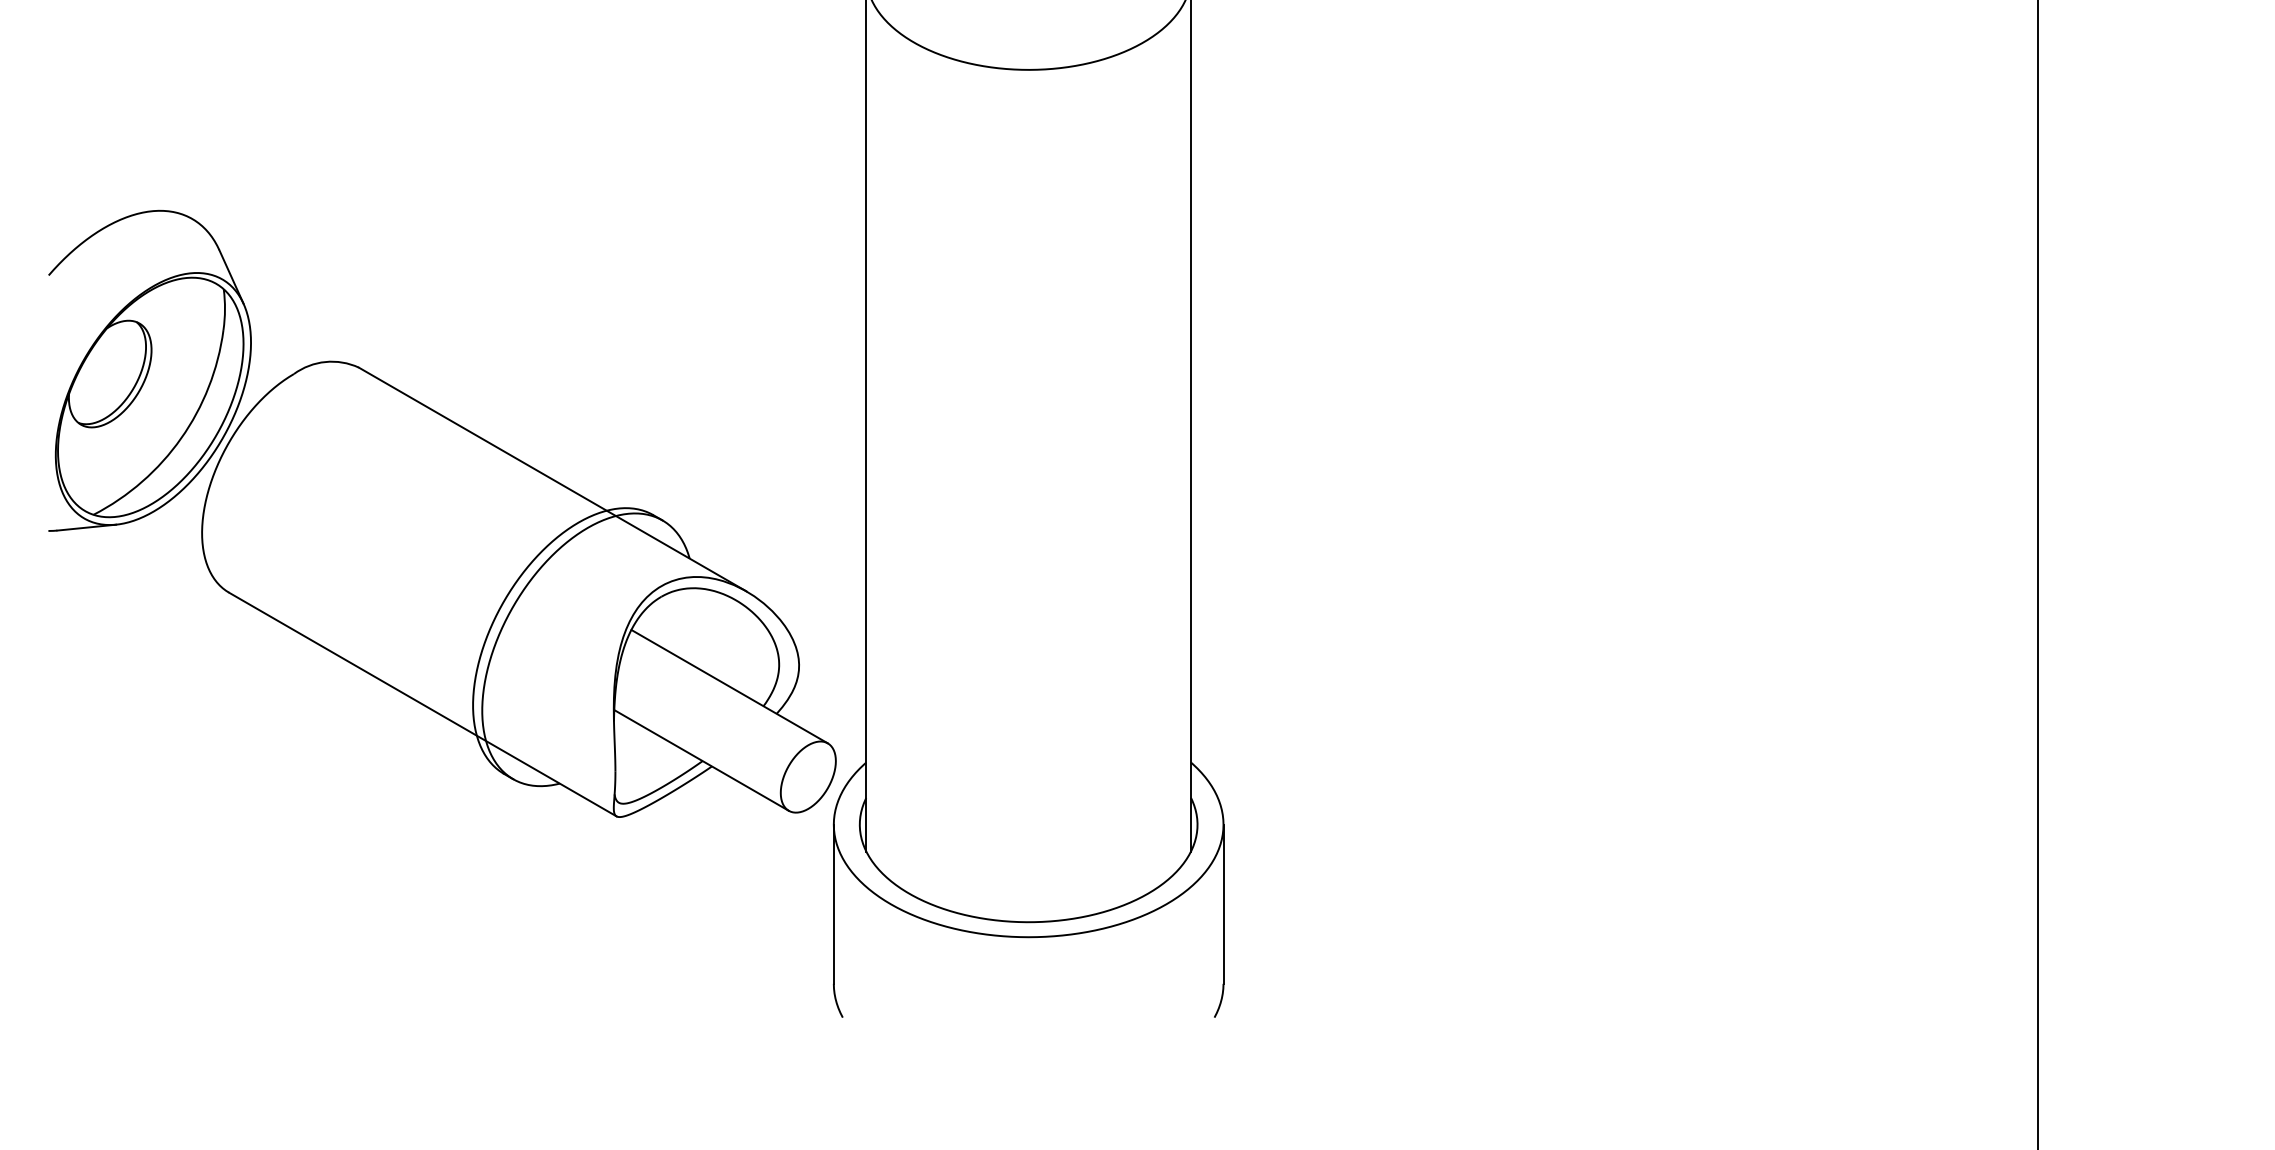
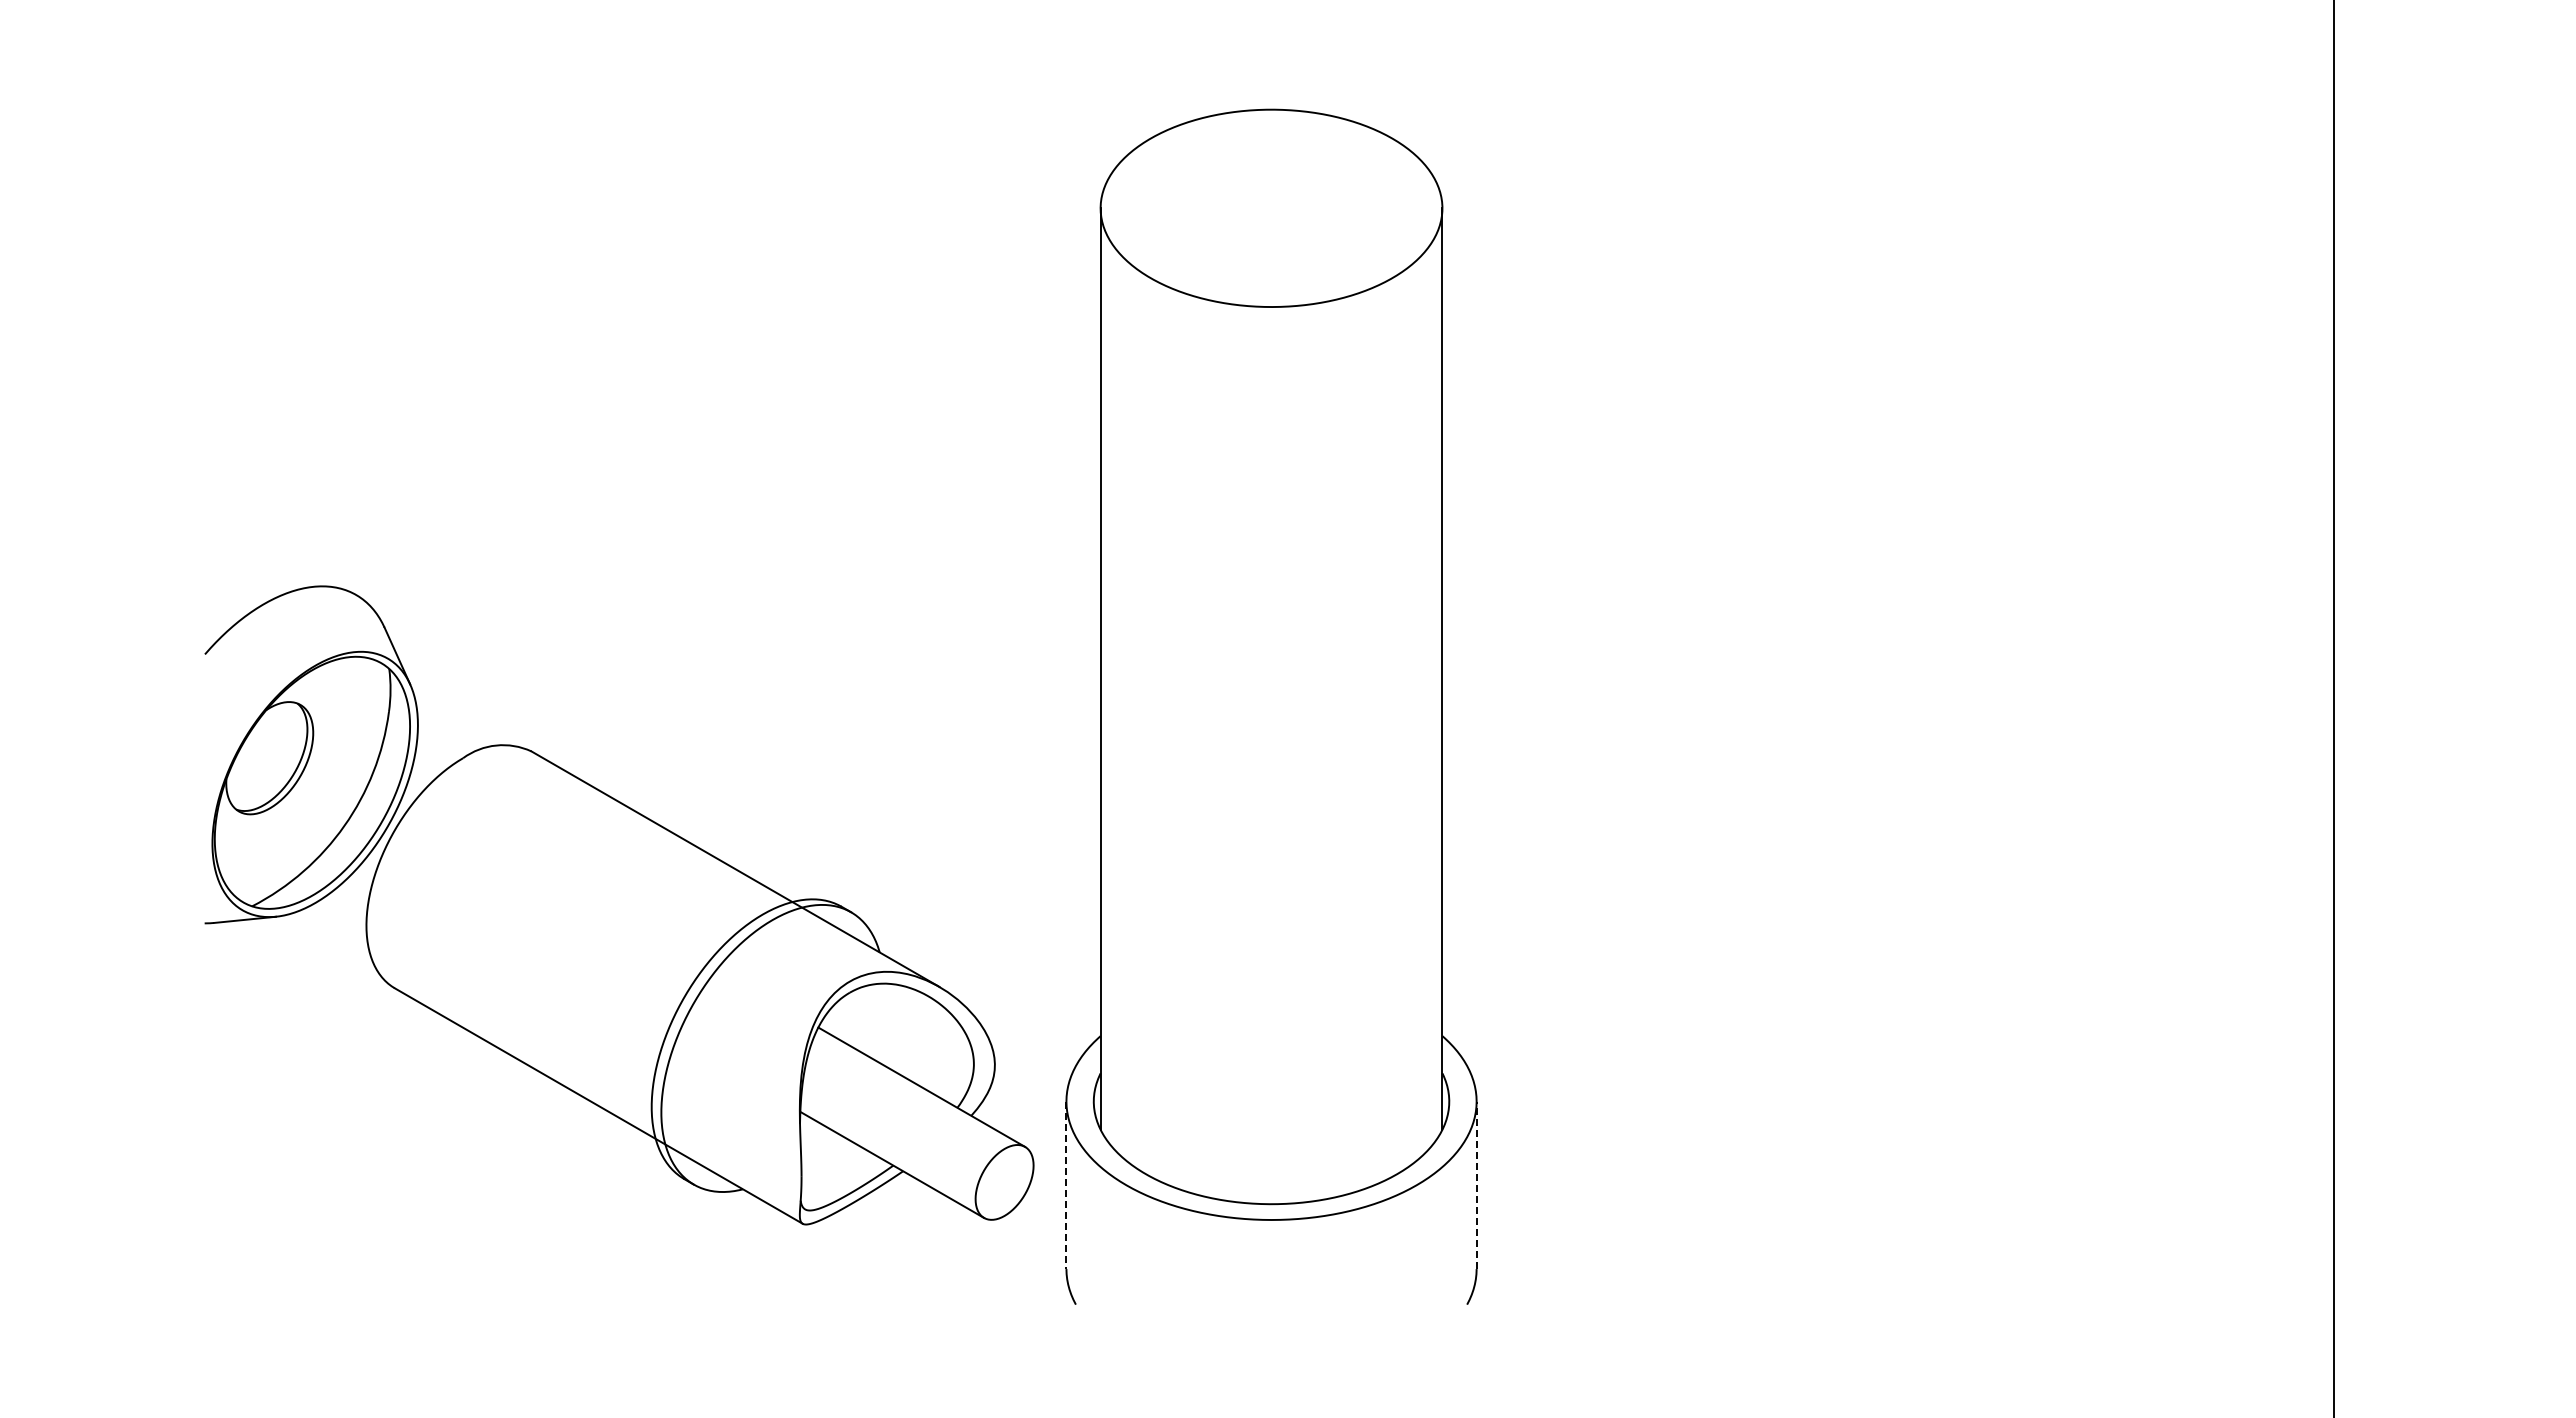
part: (442, 514) -> (619, 905), moved
line: (833, 904) -> (1066, 1185), solid -> dashed
line: (1223, 904) -> (1476, 1185), solid -> dashed

